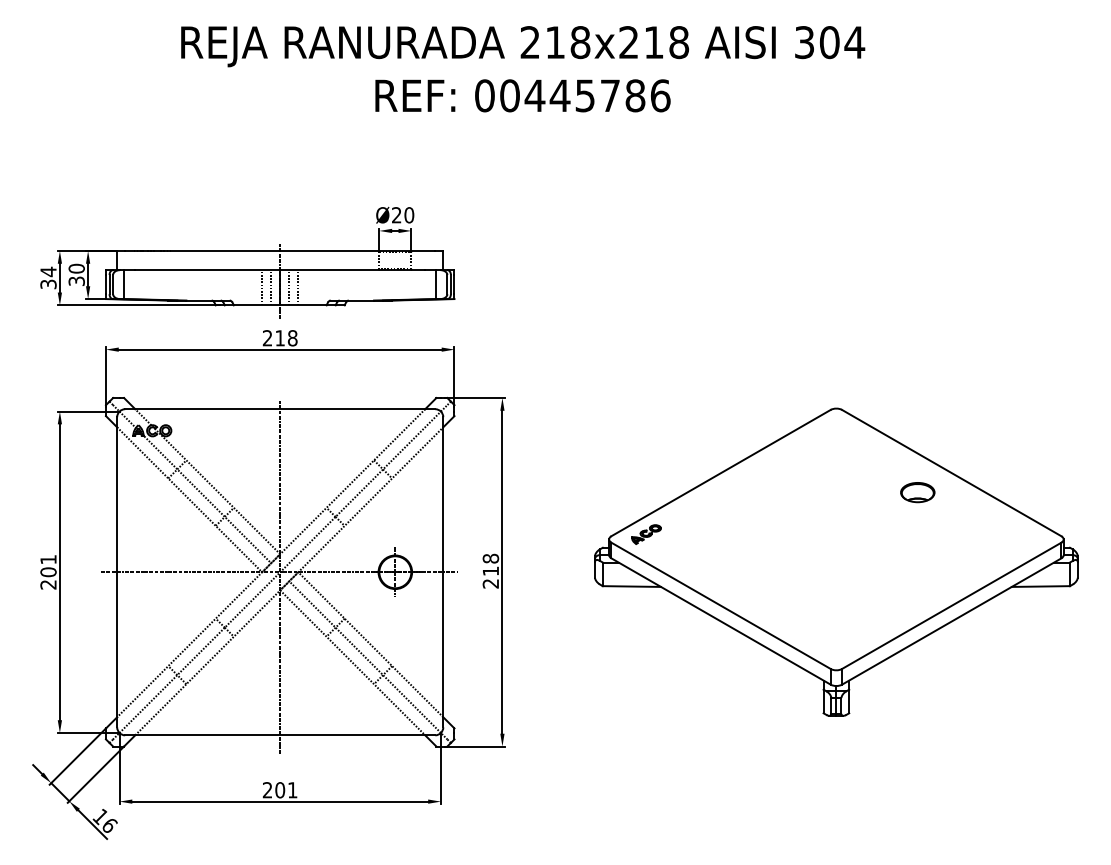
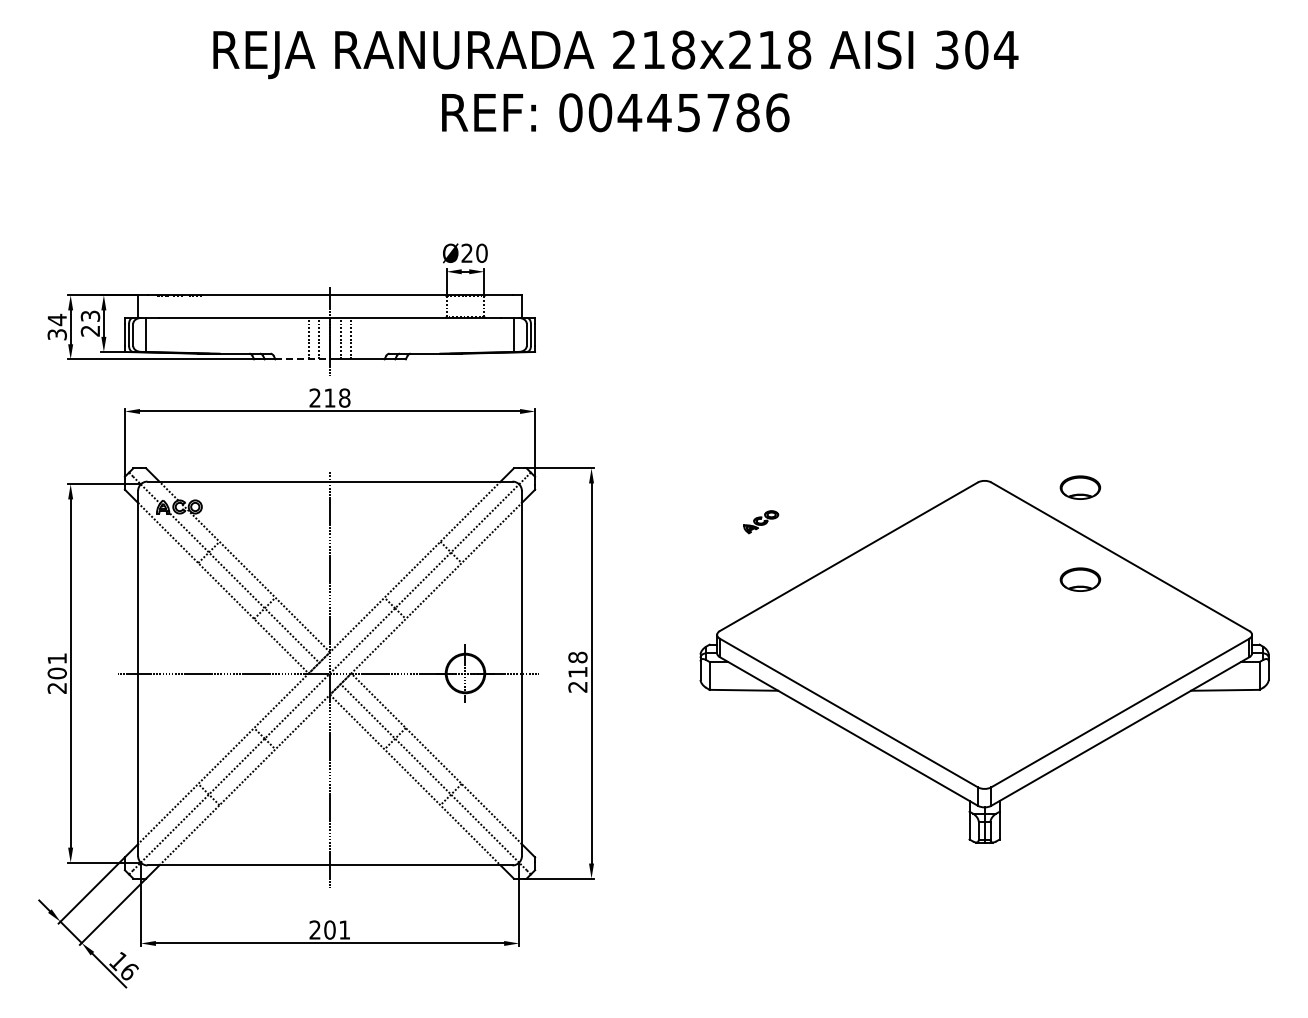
text: (76, 274) -> (90, 323), 30 -> 23
line: (257, 305) -> (303, 359), solid -> dashed
part: (917, 414) -> (1080, 487), added
part: (646, 534) -> (761, 522), moved

